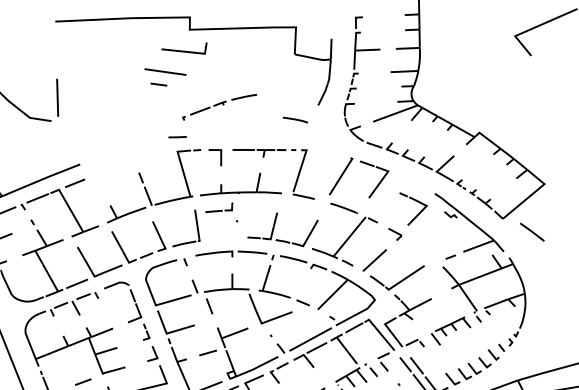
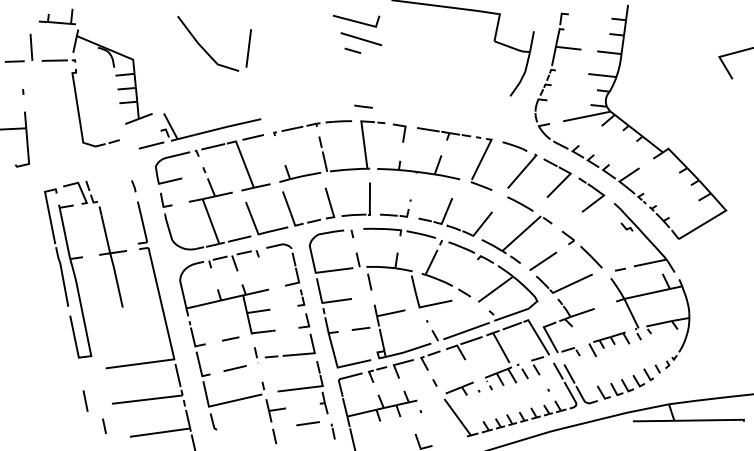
line: (185, 50) -> (356, 20), moved
part: (219, 107) -> (312, 128), moved
line: (294, 120) -> (514, 146), moved
part: (414, 206) -> (591, 194), moved
part: (219, 209) -> (394, 213), moved
line: (532, 231) -> (591, 256), moved

